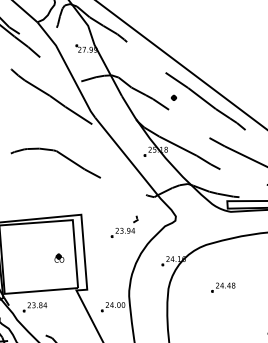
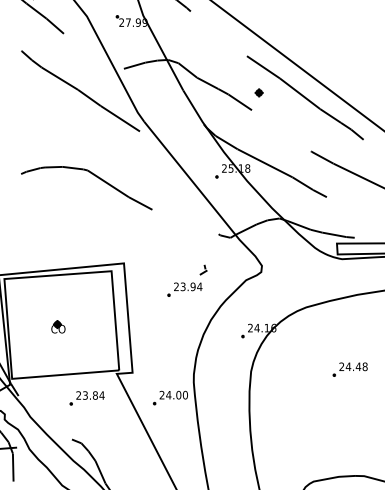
part: (59, 257) -> (58, 325), moved
part: (223, 287) -> (350, 369), moved
part: (34, 307) -> (86, 398), moved

